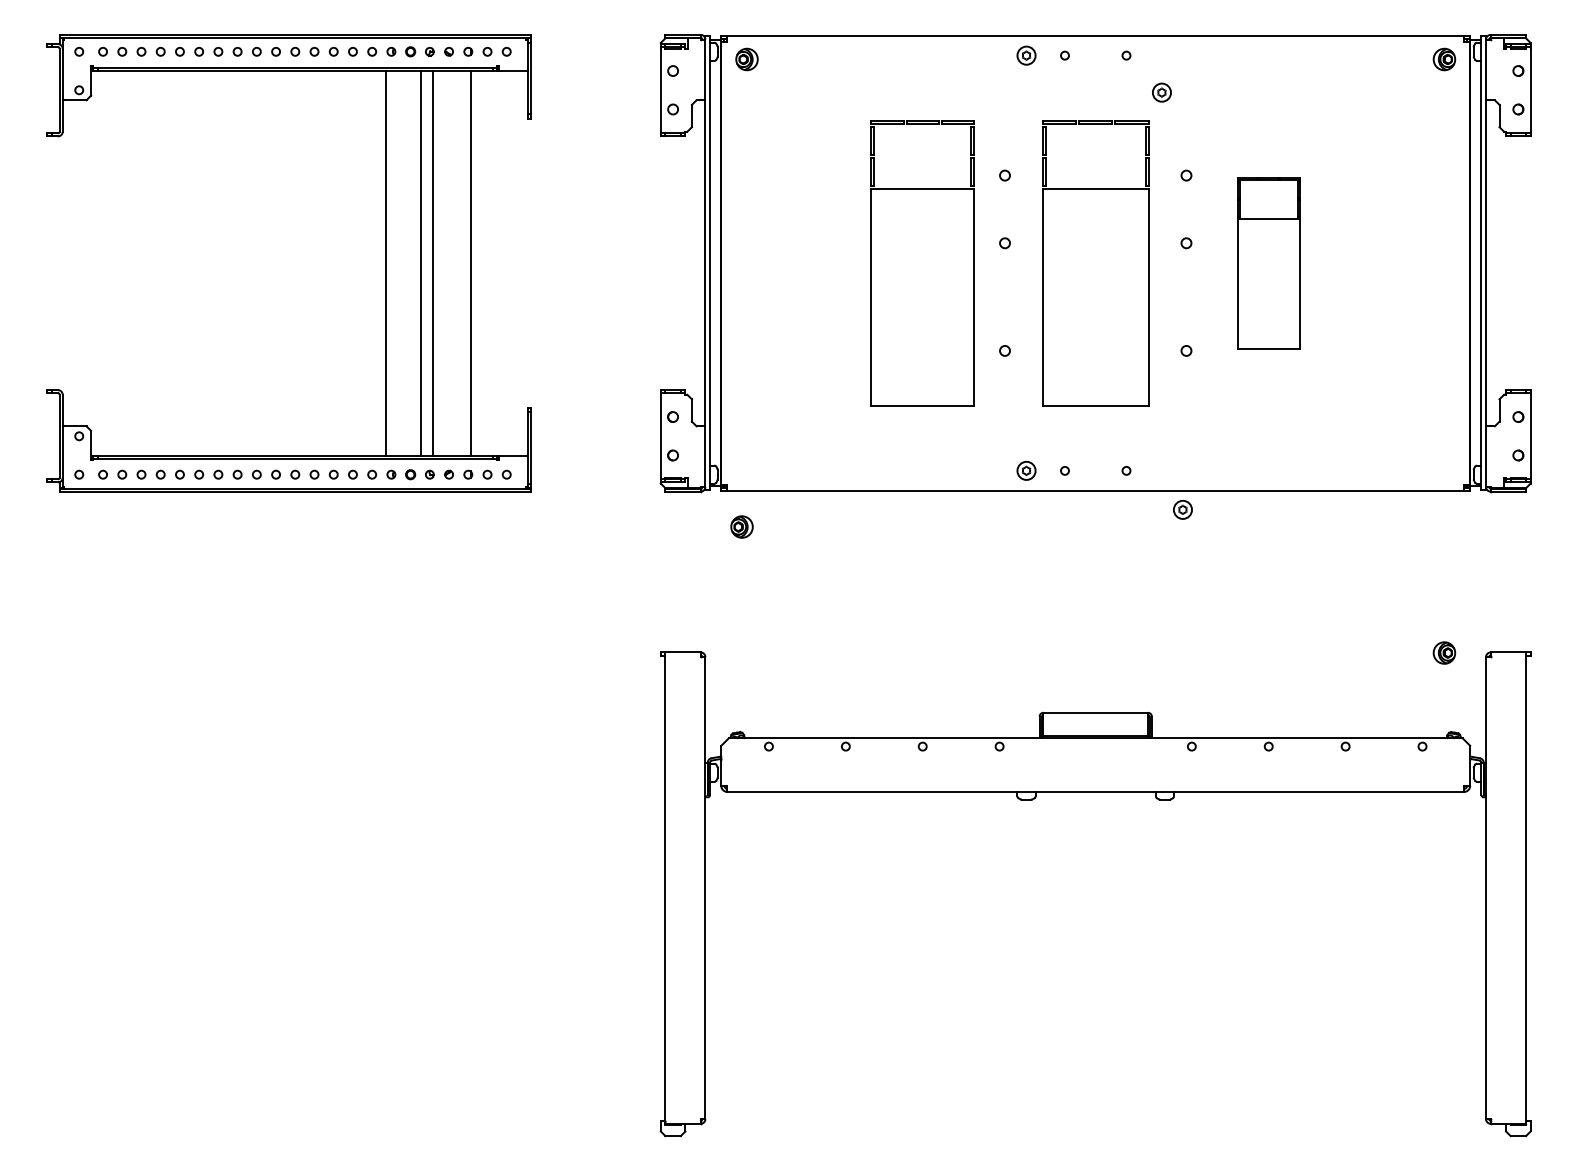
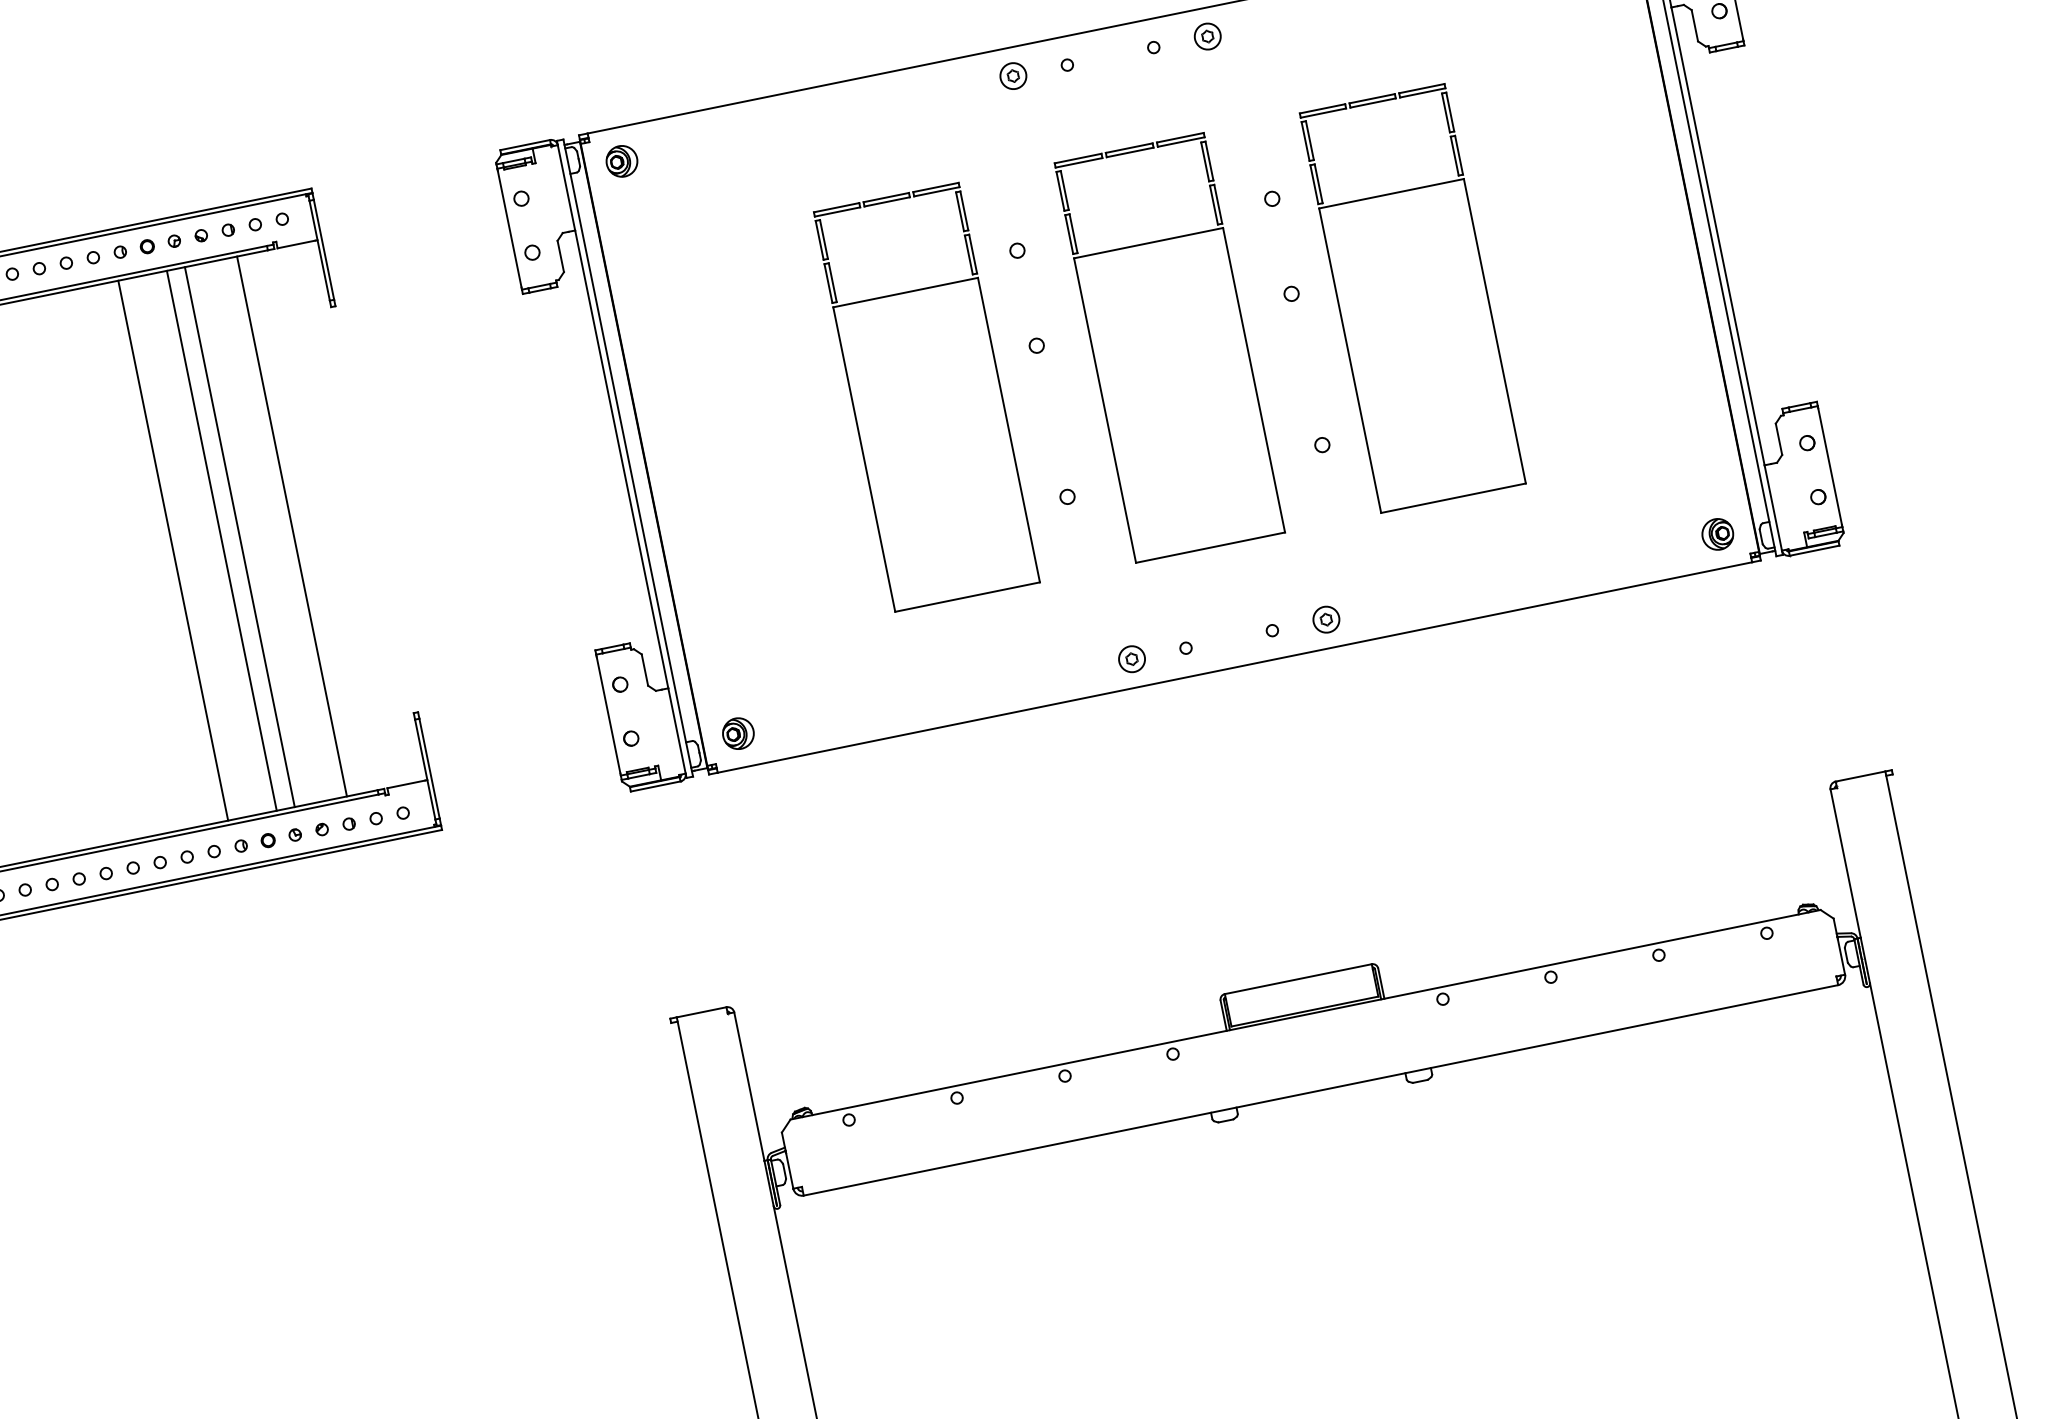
part: (1161, 92) -> (1207, 36), moved
part: (1268, 263) -> (1412, 298), size x1.67
part: (1182, 509) -> (1325, 619), moved
part: (741, 526) -> (737, 733), moved
part: (1444, 652) -> (1717, 533), moved

